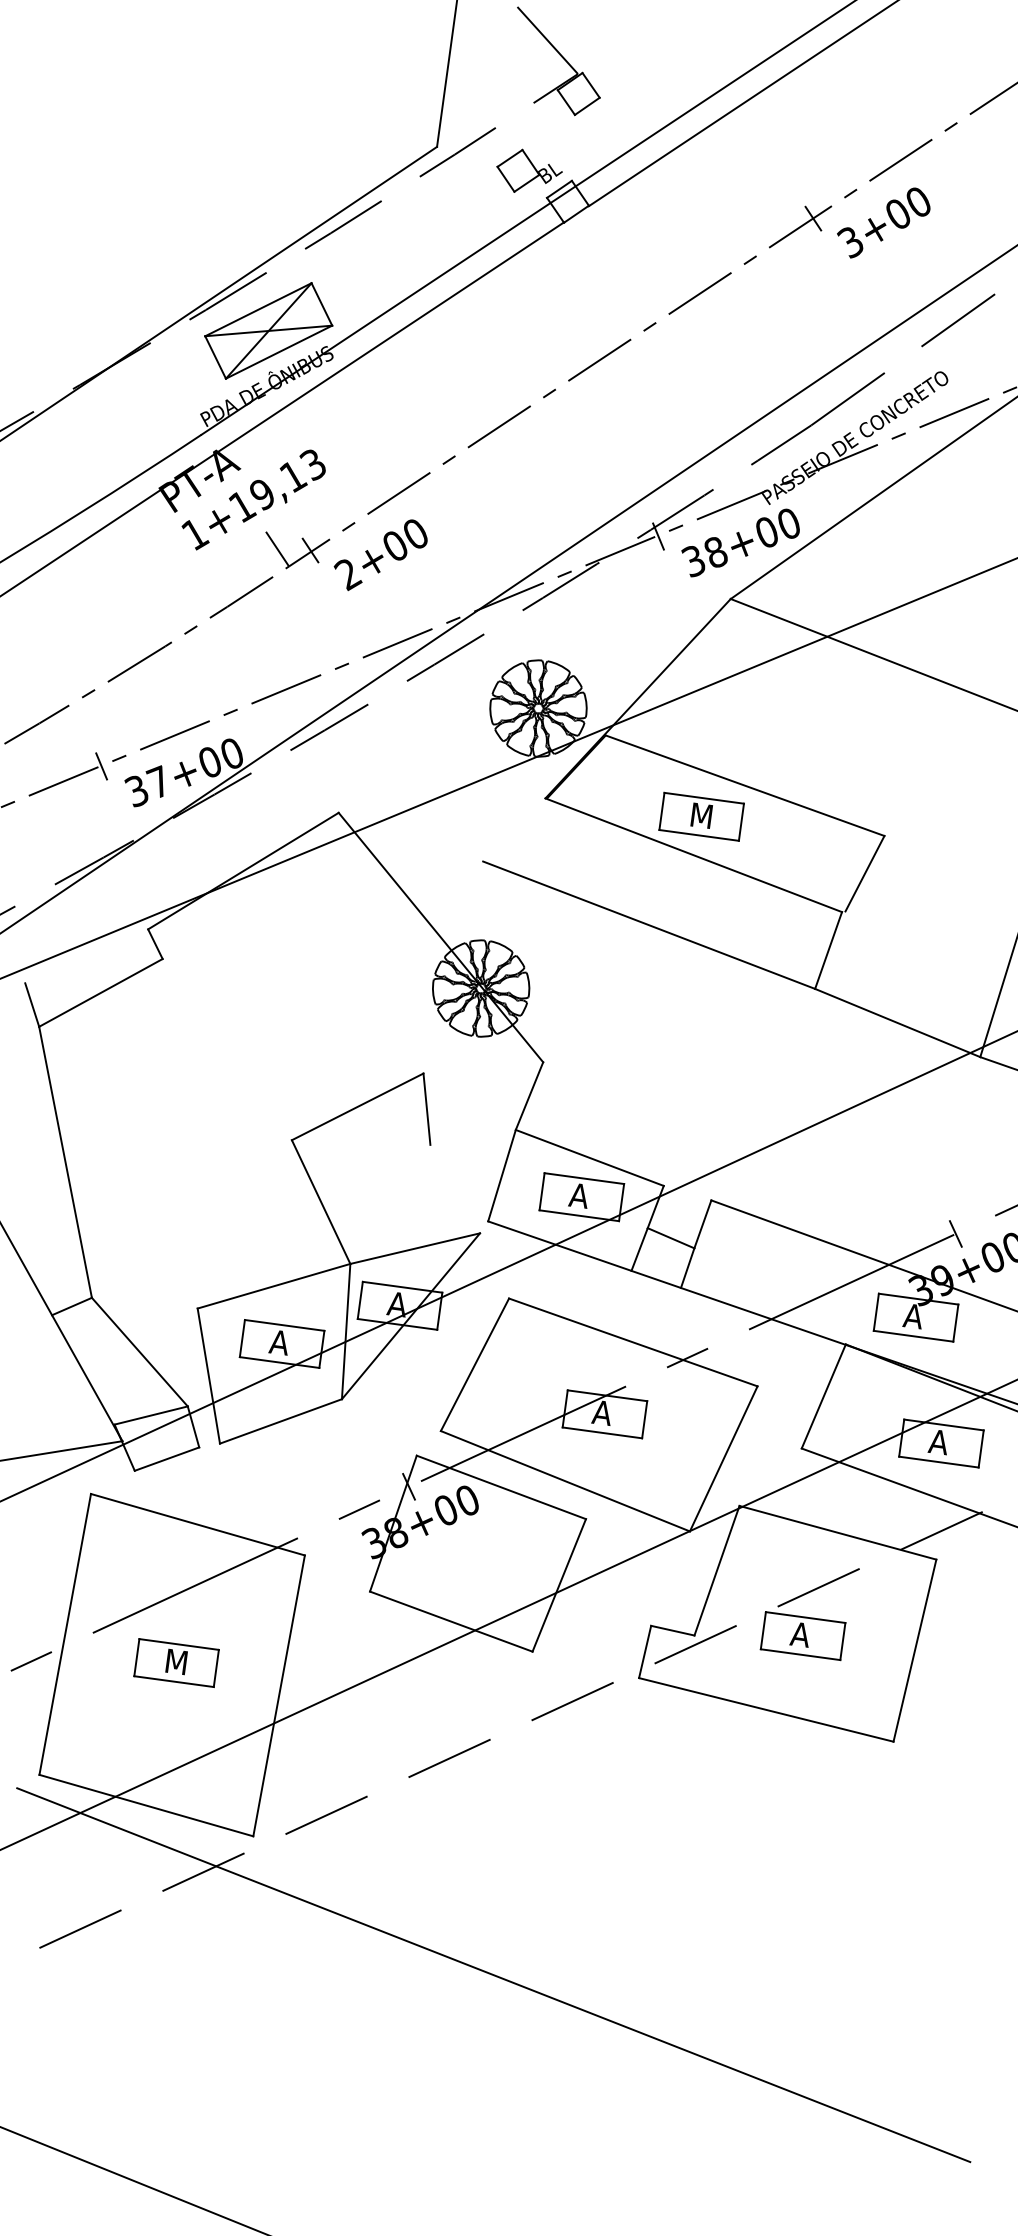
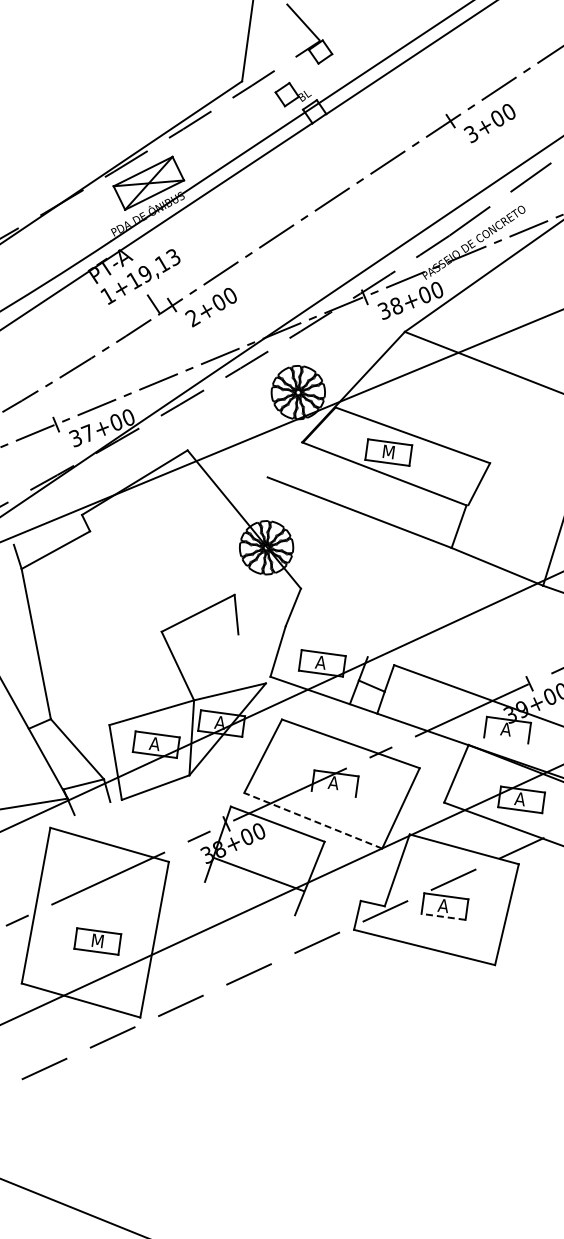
line: (589, 1157) -> (326, 641), removed
line: (914, 1336) -> (506, 740), removed
line: (601, 1432) -> (333, 793), removed
line: (167, 1459) -> (92, 808), removed
line: (564, 1480) -> (312, 820), solid -> dashed
line: (450, 1621) -> (258, 874), moved
line: (800, 1653) -> (443, 916), solid -> dashed
part: (176, 1662) -> (97, 941), moved
line: (493, 1975) -> (273, 1094), removed

